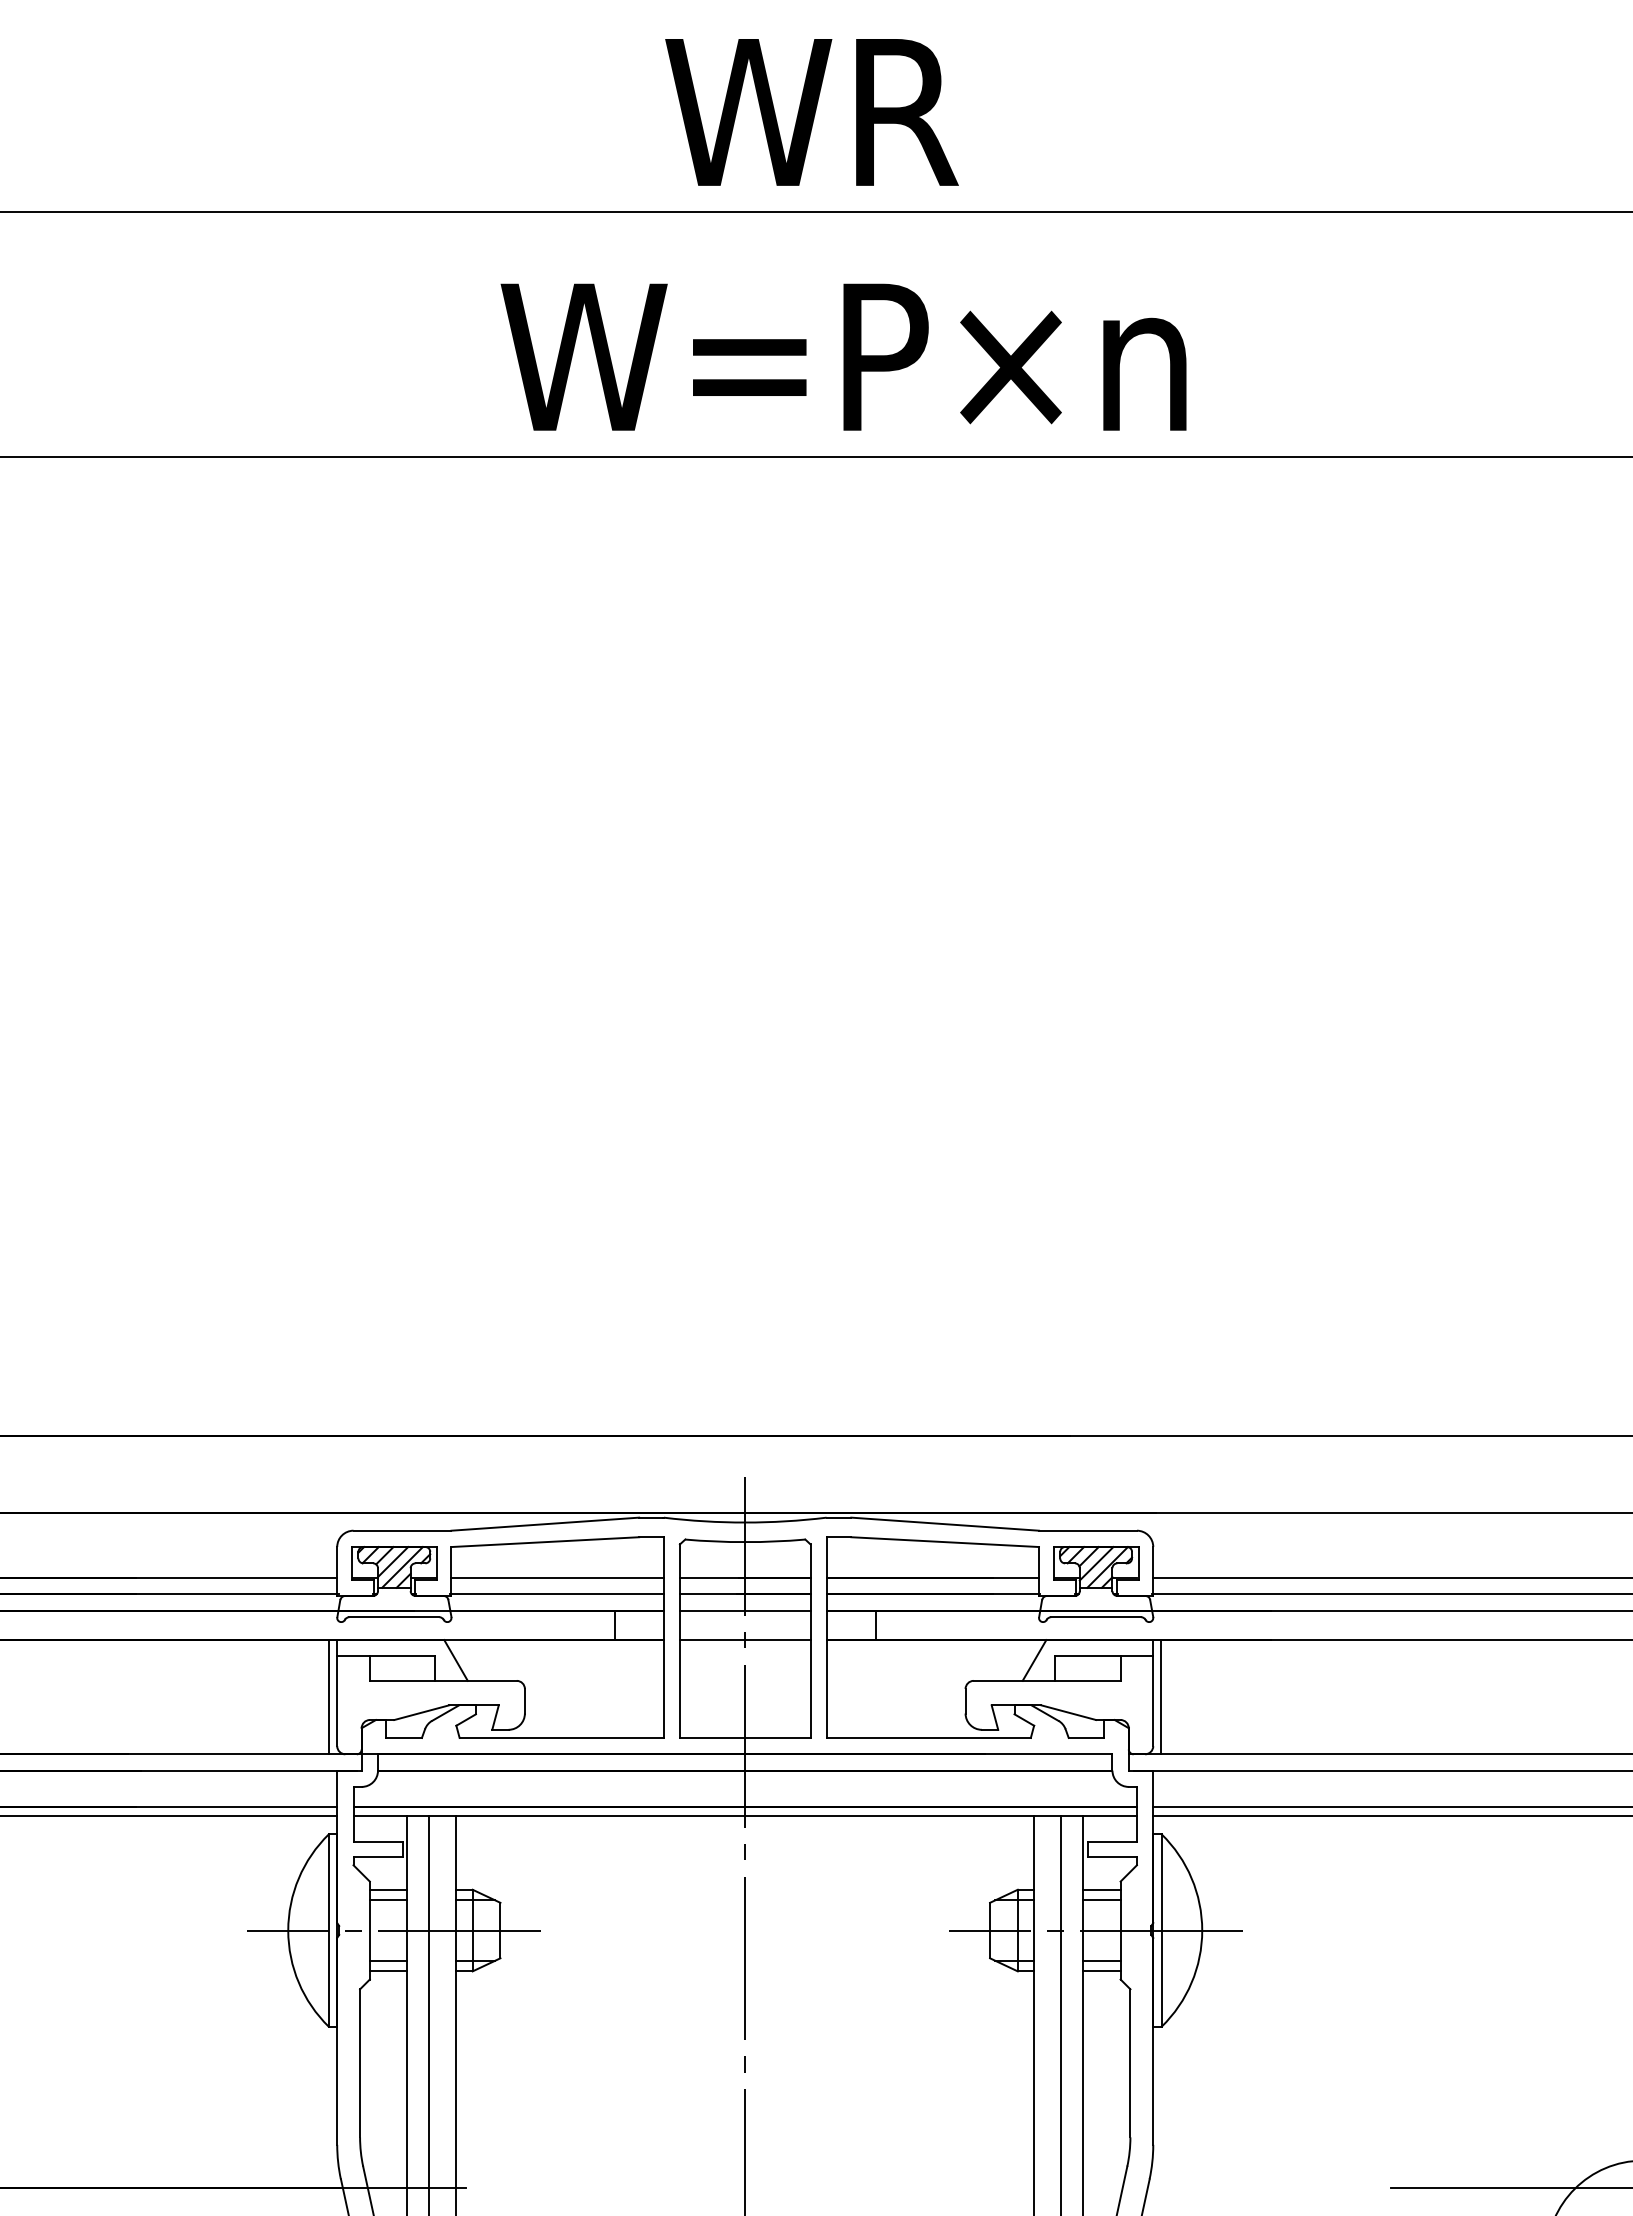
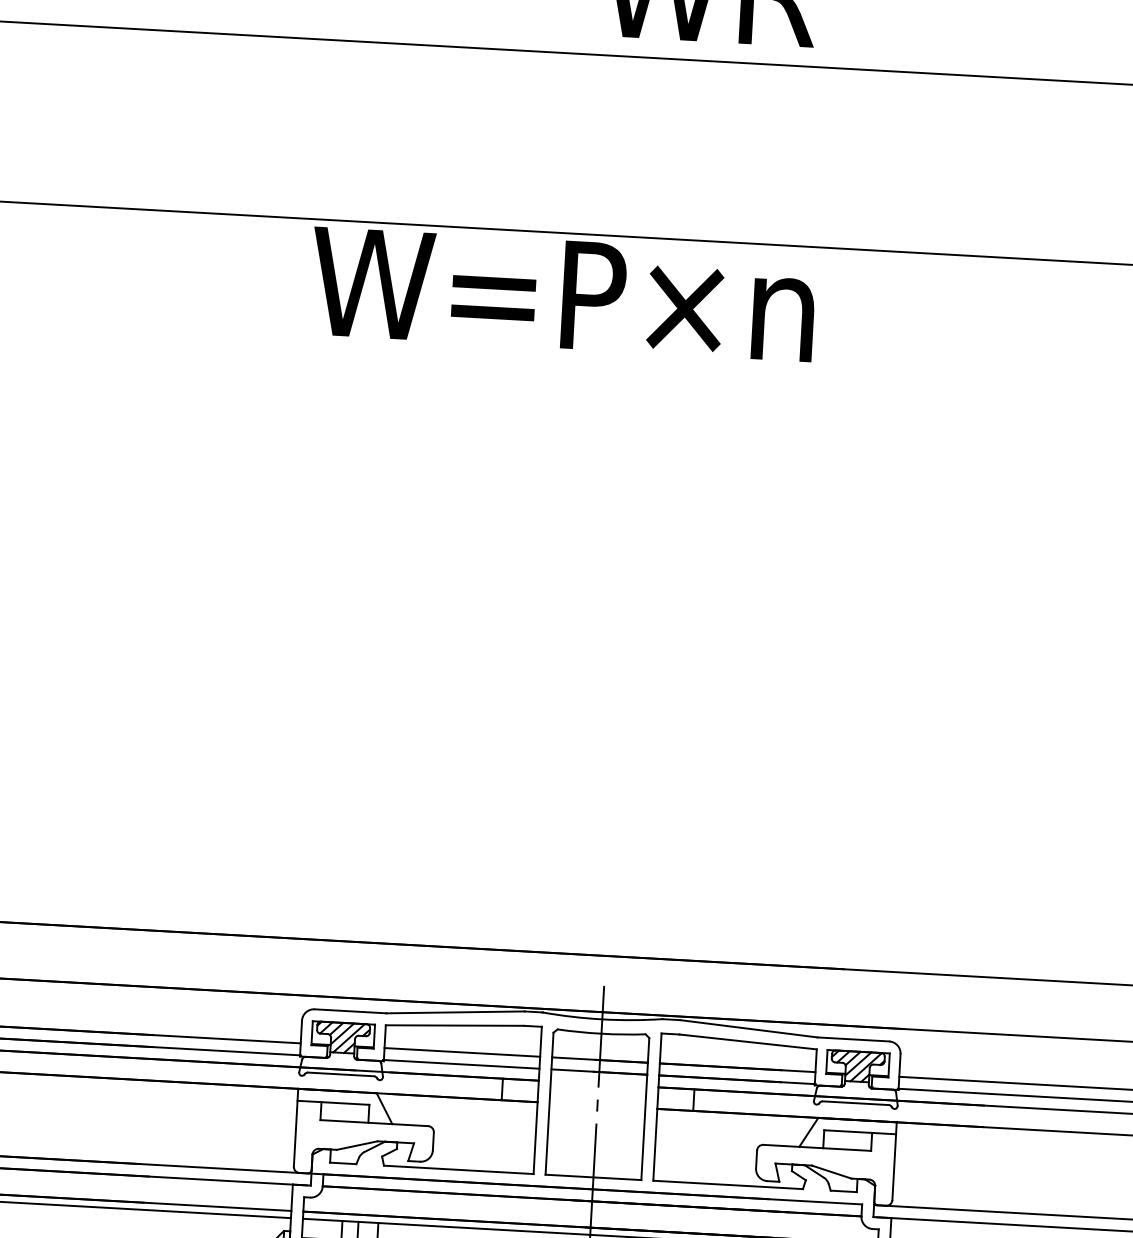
text: (843, 356) -> (562, 293), moved
line: (744, 1610) -> (598, 1083), removed
line: (744, 1640) -> (596, 1105), removed
line: (329, 1697) -> (290, 1130), removed
line: (1161, 1697) -> (900, 1164), removed

